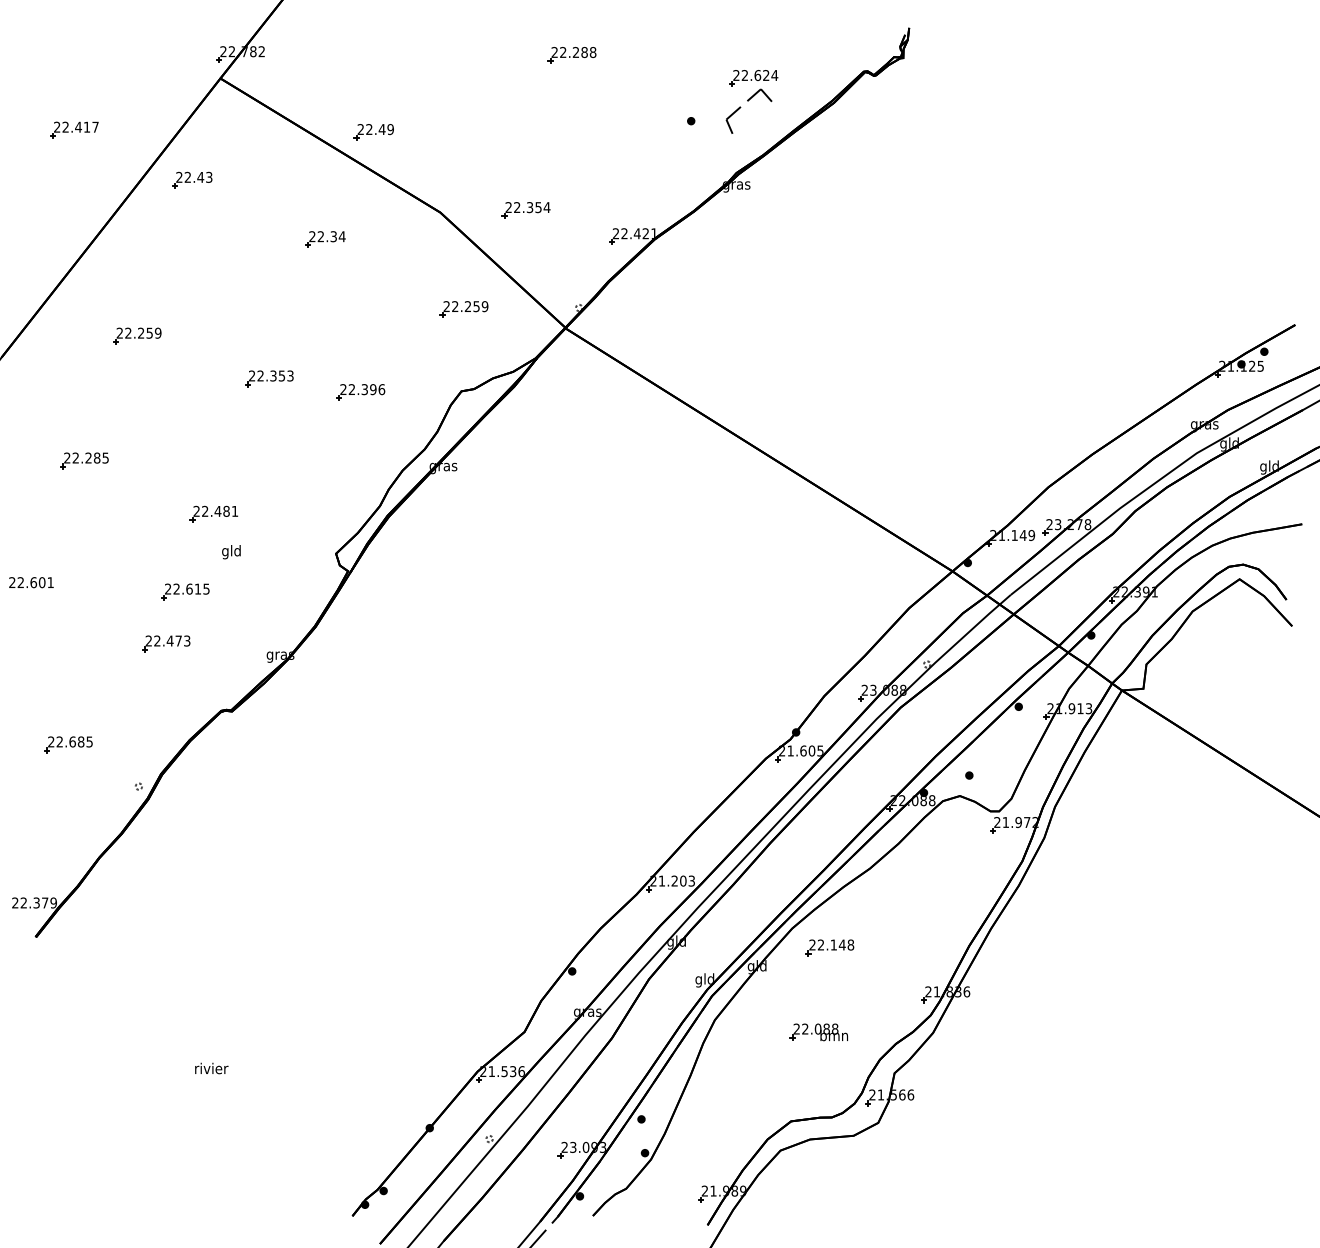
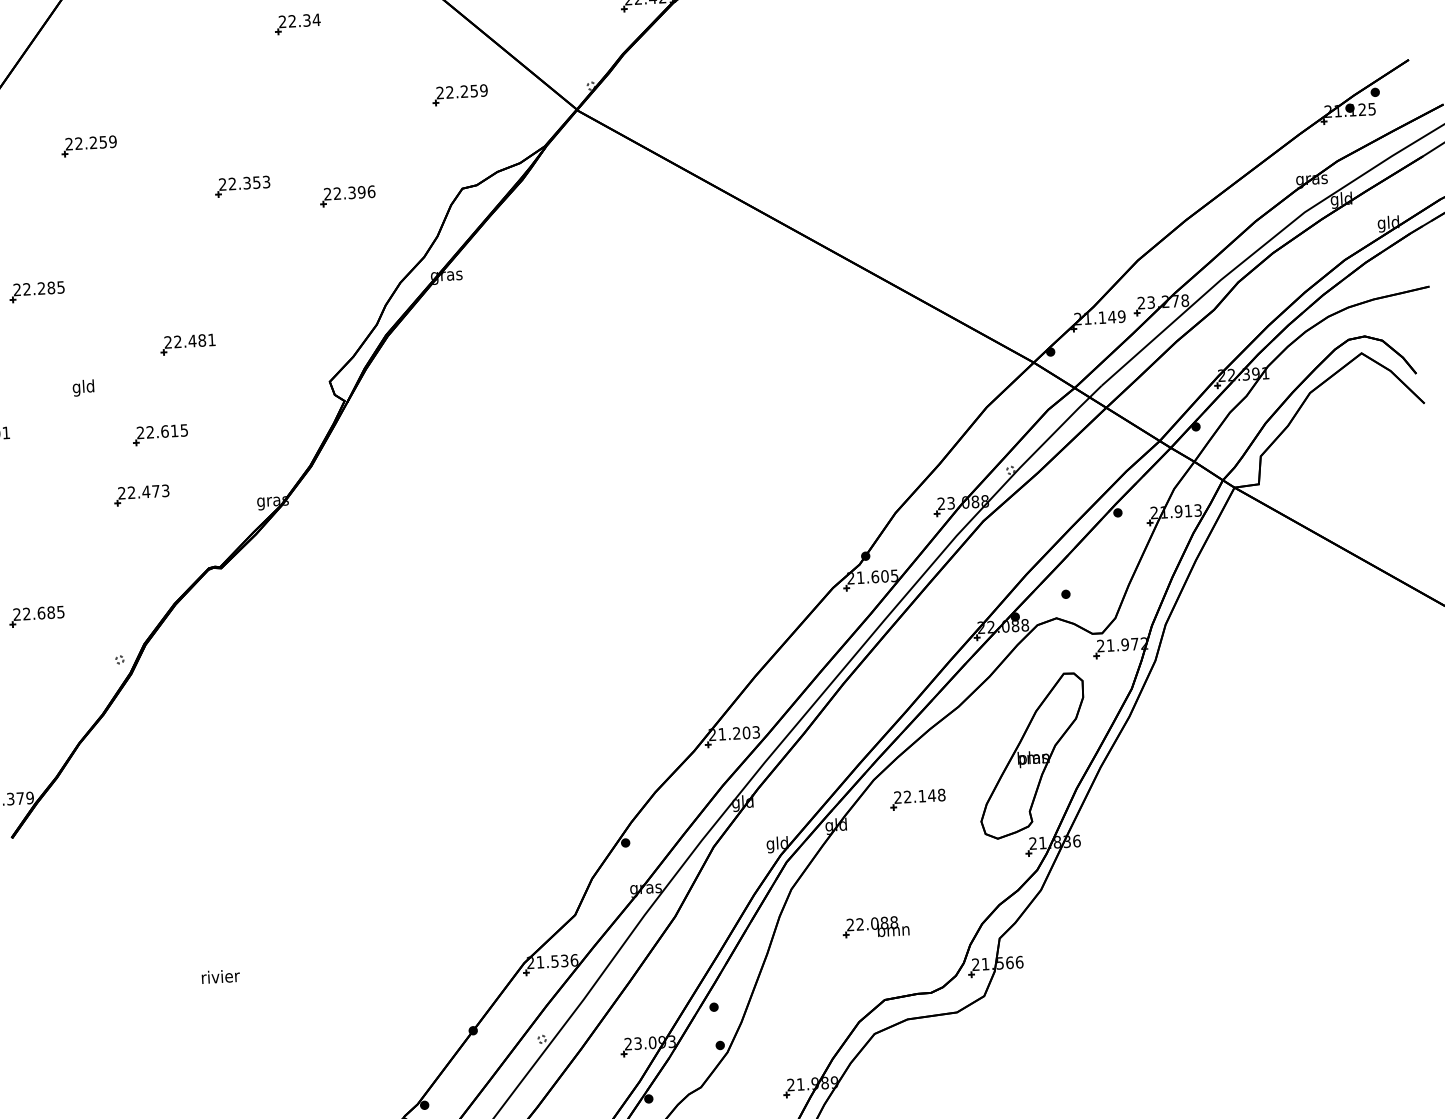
text: (231, 552) -> (83, 388), moved
part: (931, 914) -> (1031, 755), added
part: (818, 1032) -> (875, 927), moved

